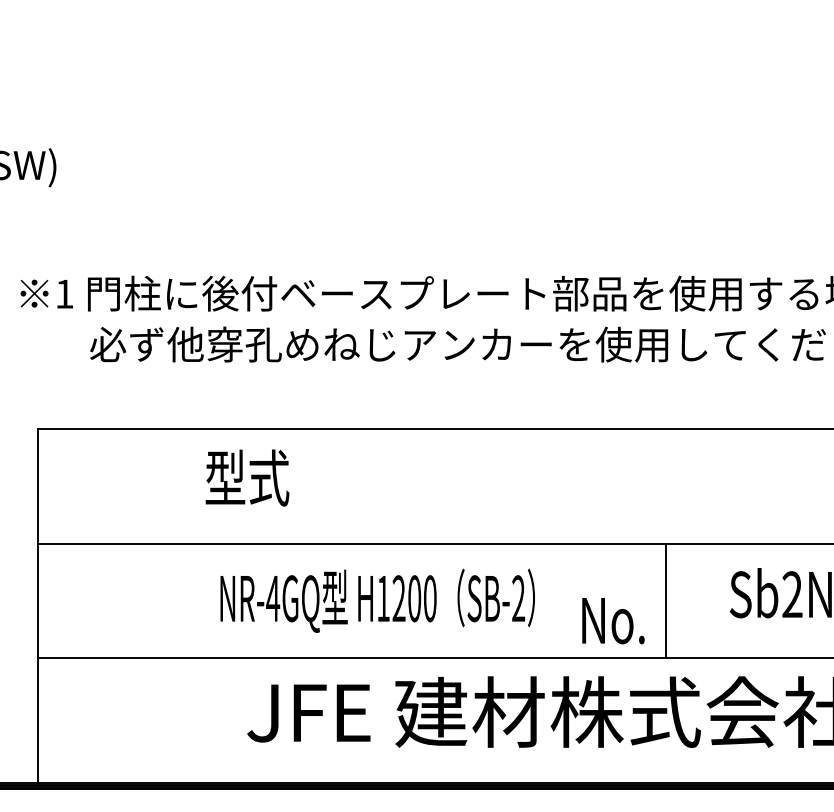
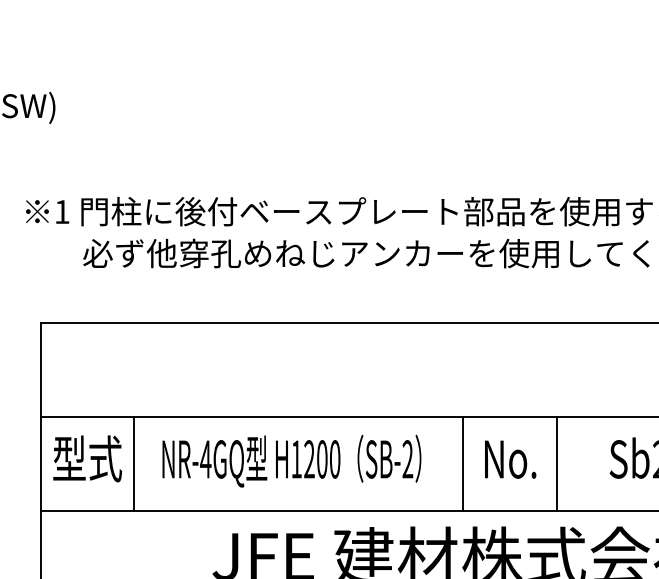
text: (247, 477) -> (87, 458), moved
line: (152, 600) -> (134, 464), added
text: (377, 600) -> (291, 460), moved
line: (551, 600) -> (462, 464), added
text: (613, 621) -> (510, 460), moved

